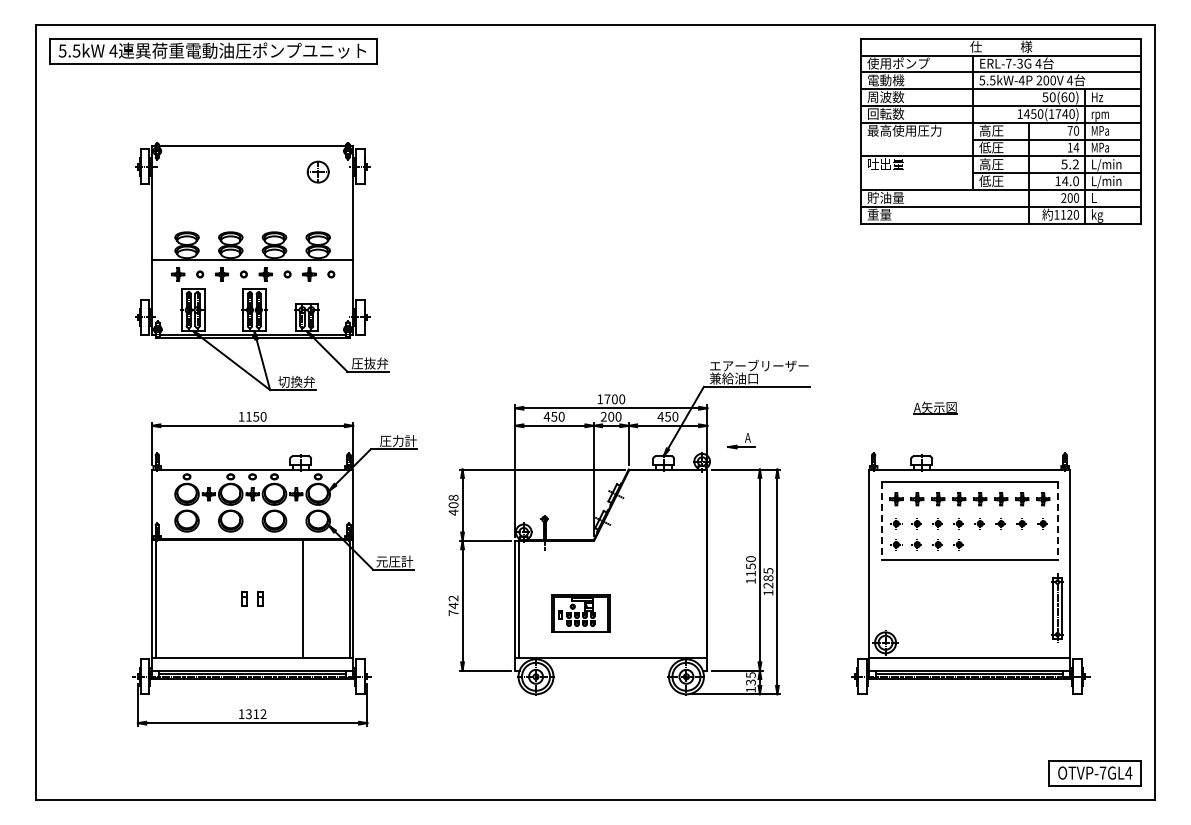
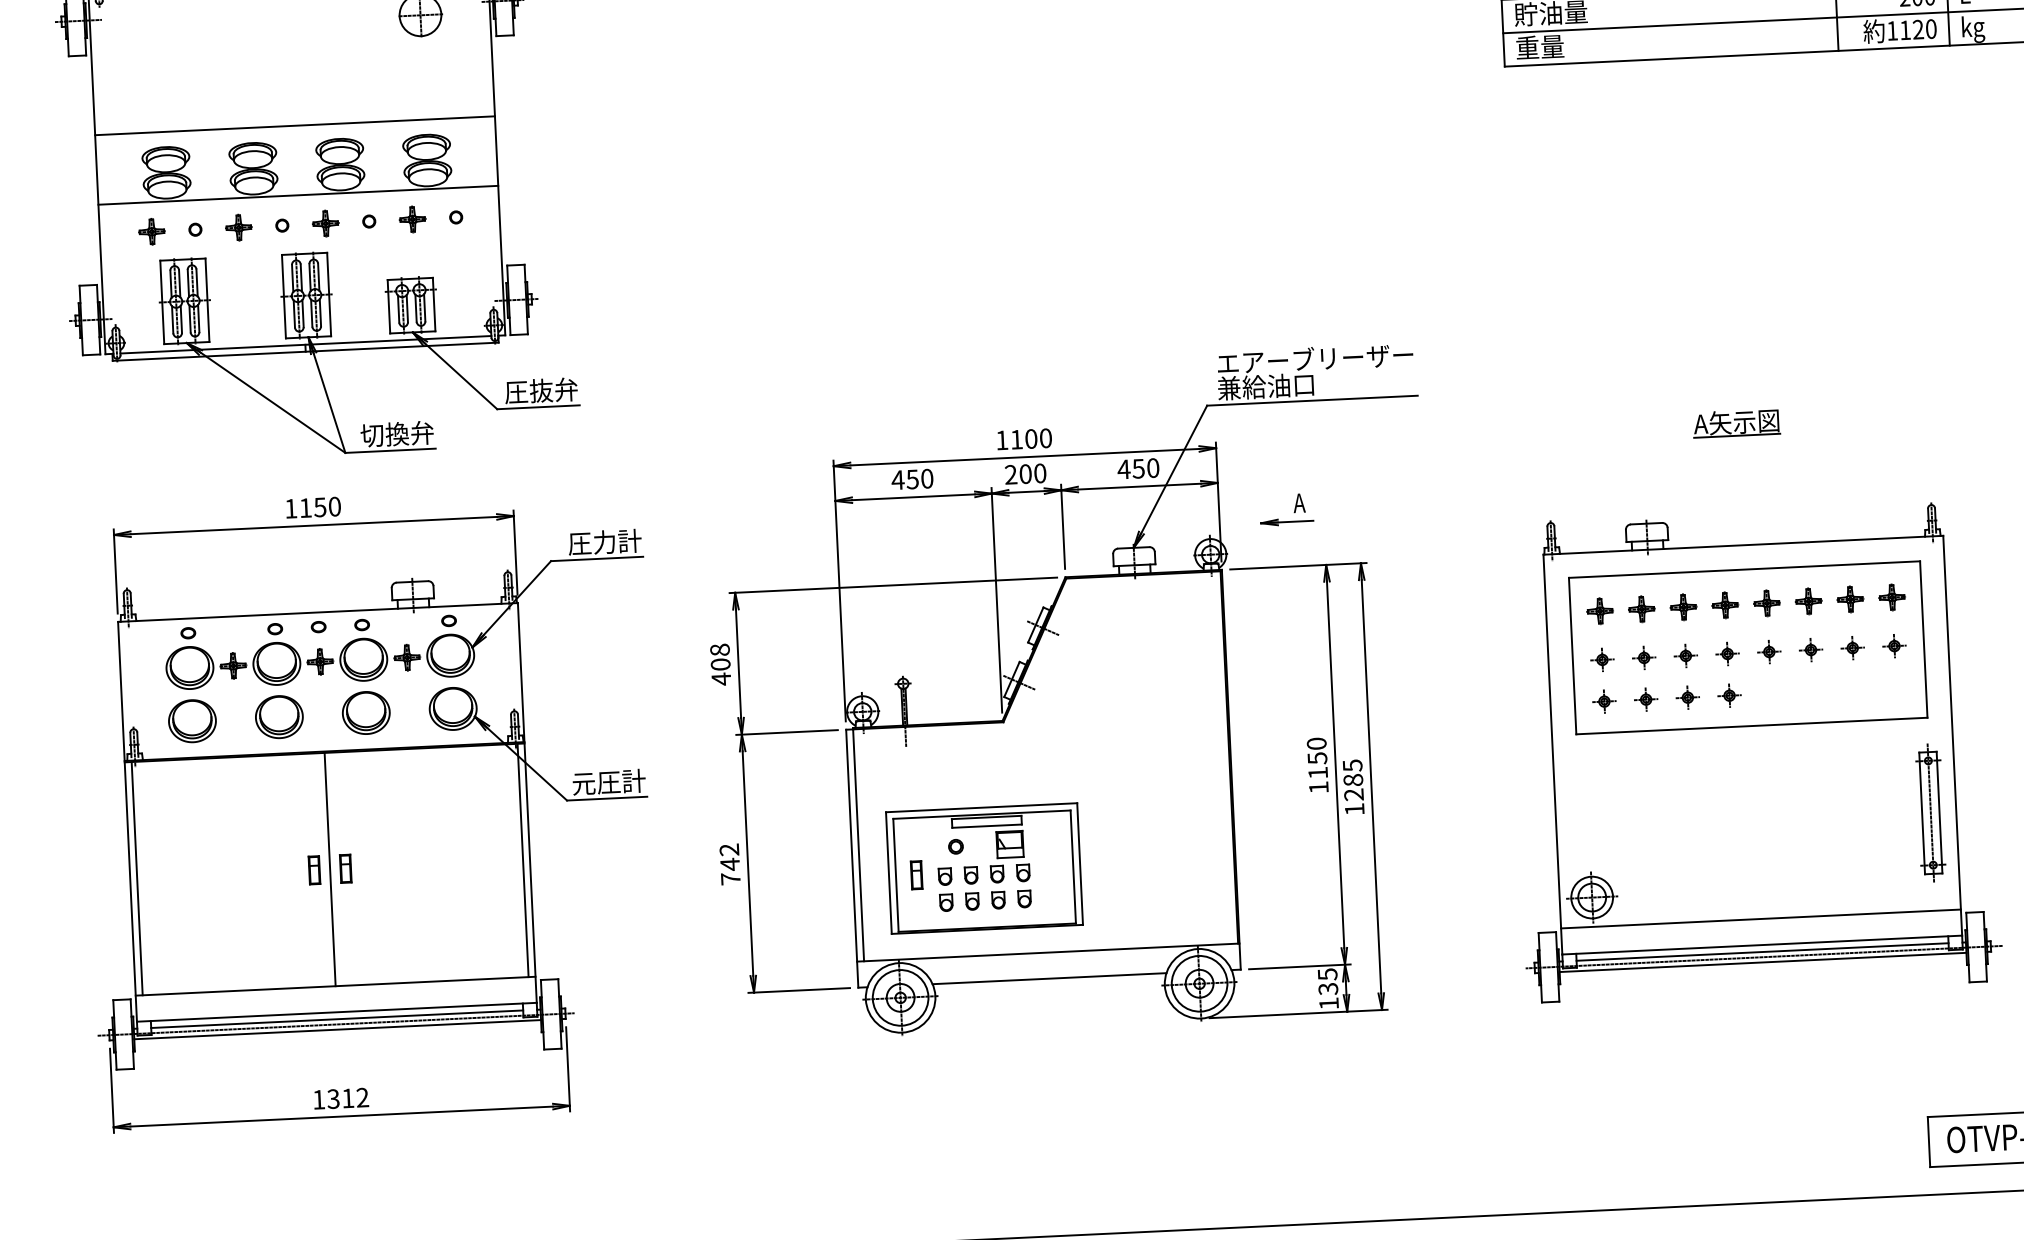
line: (252, 224) -> (294, 125), added
text: (607, 399) -> (1016, 440), 1700 -> 1100
part: (935, 407) -> (1736, 422), moved
line: (881, 521) -> (1572, 656), dashed -> solid
line: (1058, 521) -> (1924, 640), dashed -> solid
line: (302, 598) -> (329, 868), moved
part: (580, 613) -> (983, 867), size x1.67
line: (611, 670) -> (1050, 978), added

